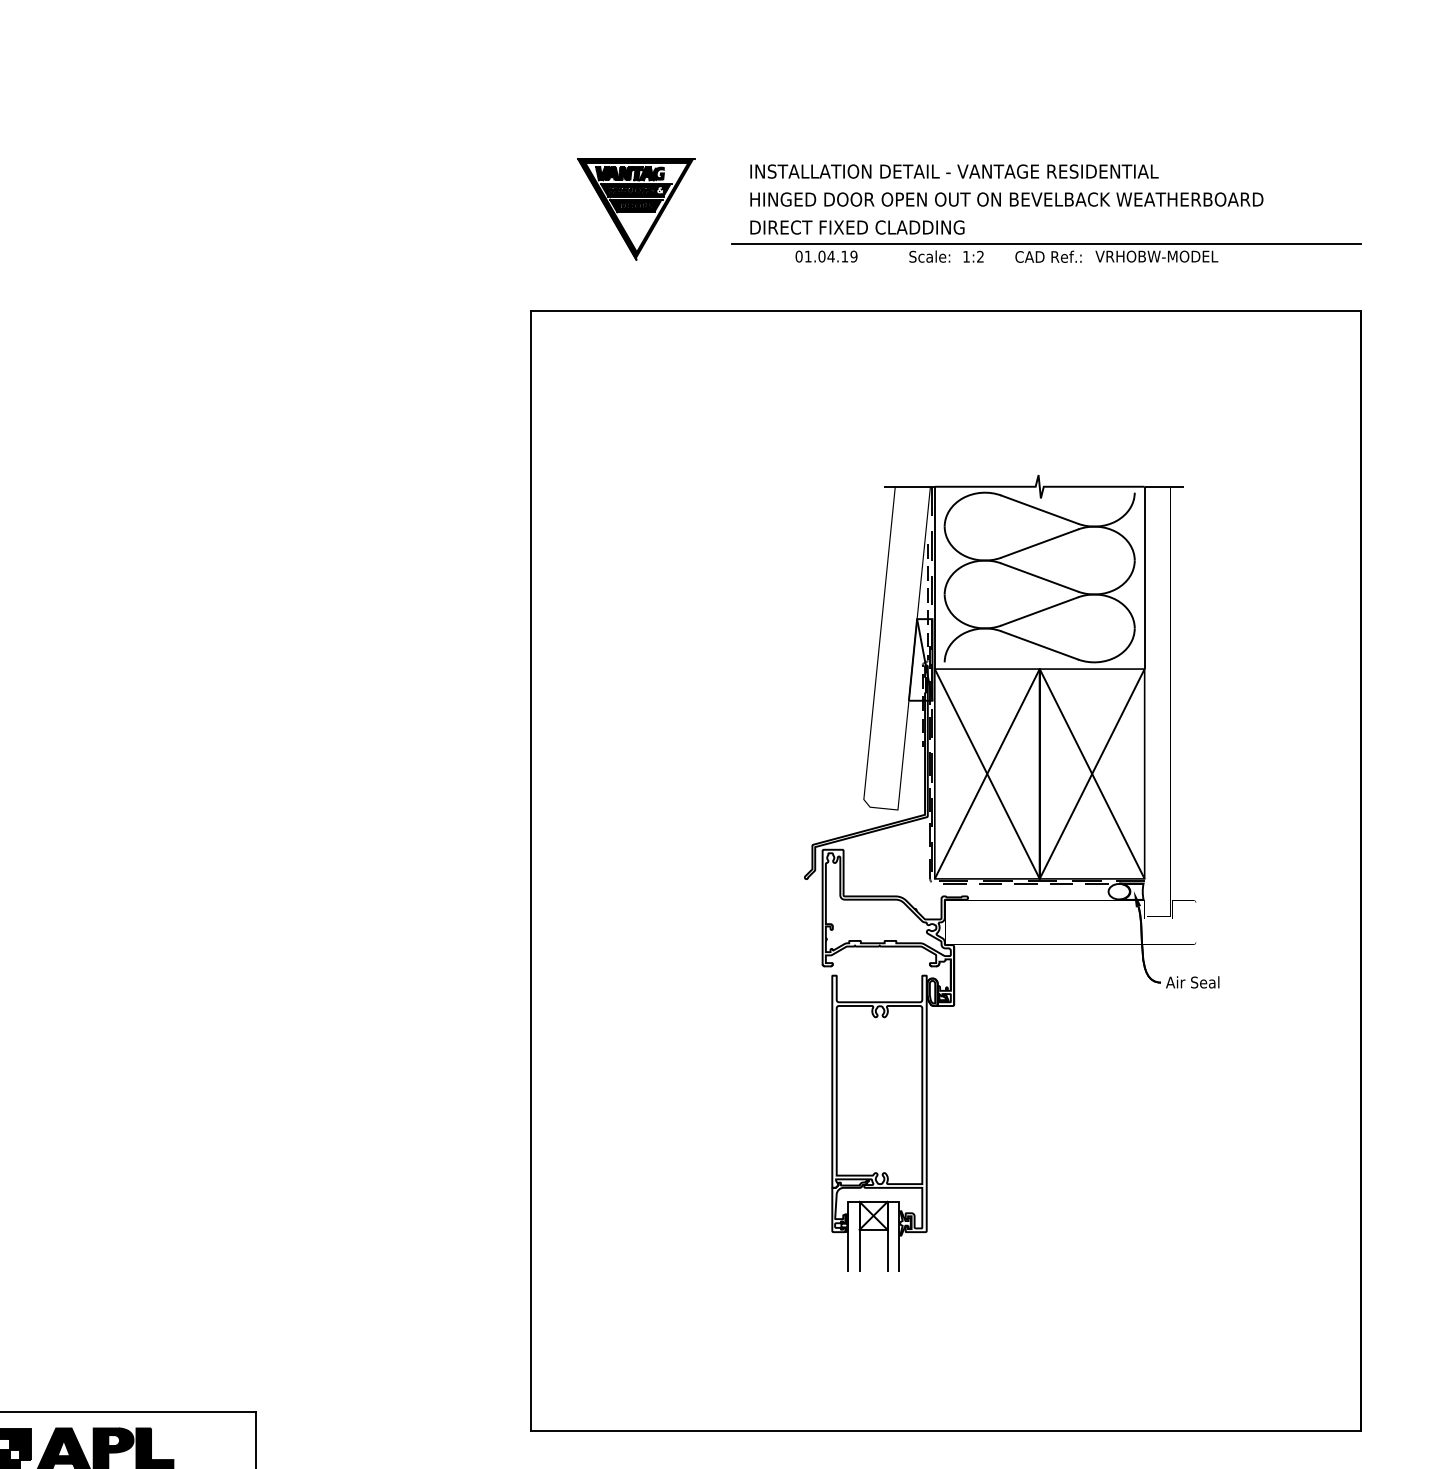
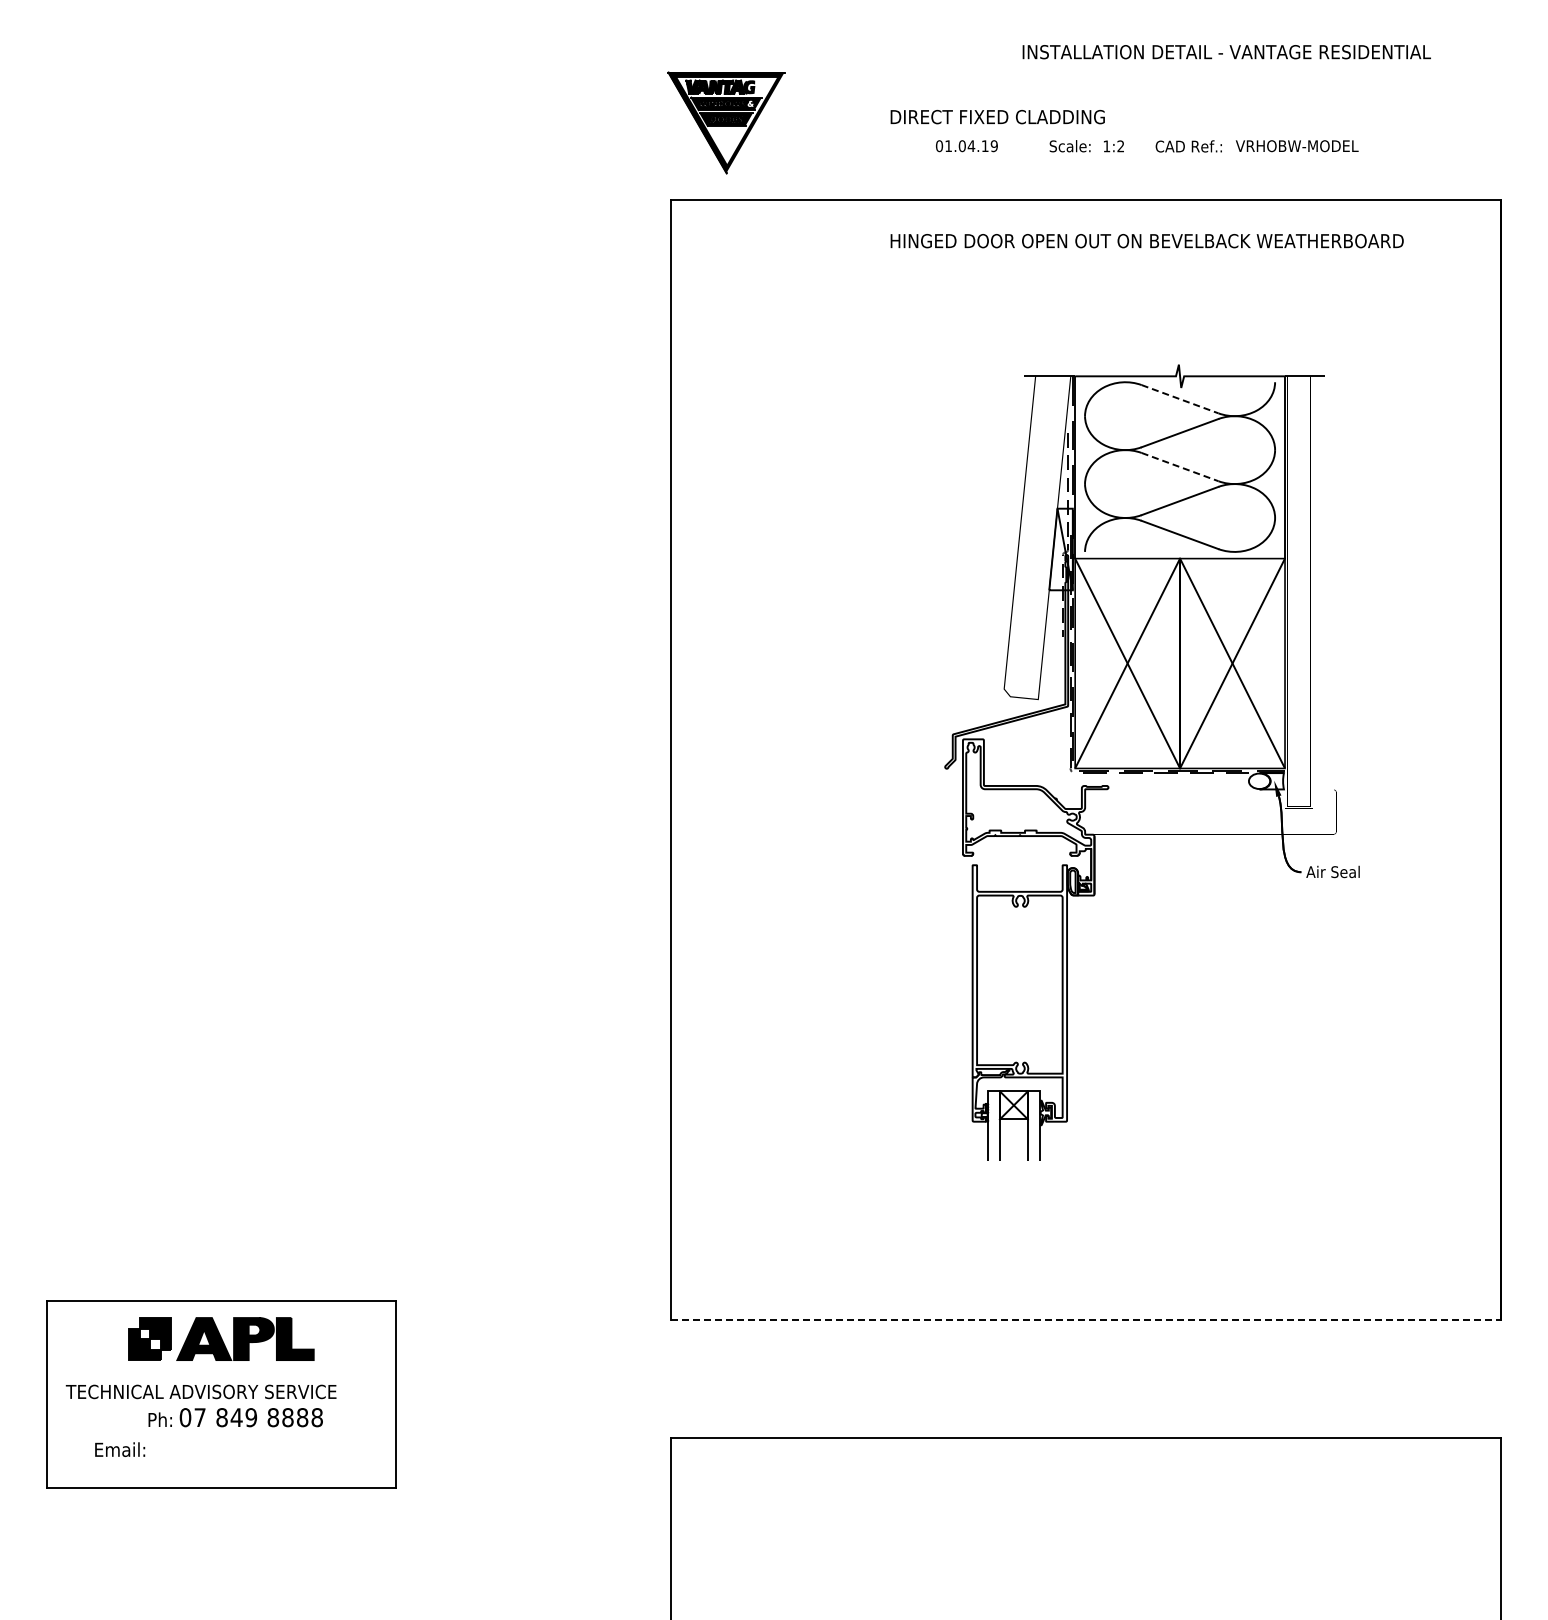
text: (954, 171) -> (1226, 52), moved
text: (1006, 199) -> (1146, 241), moved
part: (636, 208) -> (726, 122), moved
line: (1046, 243) -> (1186, 133), removed
line: (1040, 509) -> (1180, 399), solid -> dashed
line: (1040, 577) -> (1180, 467), solid -> dashed
line: (946, 1430) -> (1086, 1320), solid -> dashed

